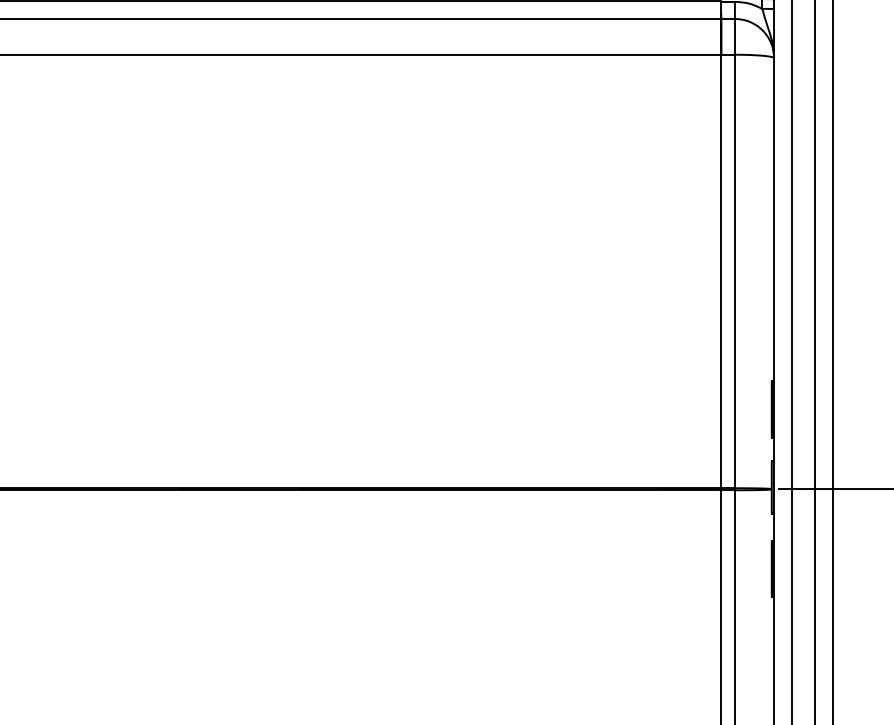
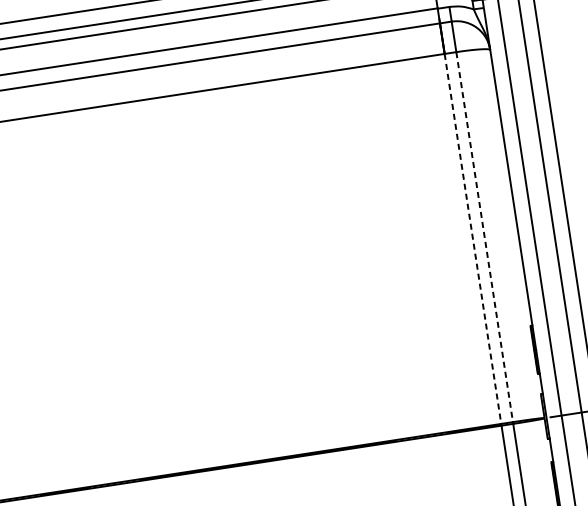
line: (721, 271) -> (473, 238), solid -> dashed
line: (734, 271) -> (484, 237), solid -> dashed

